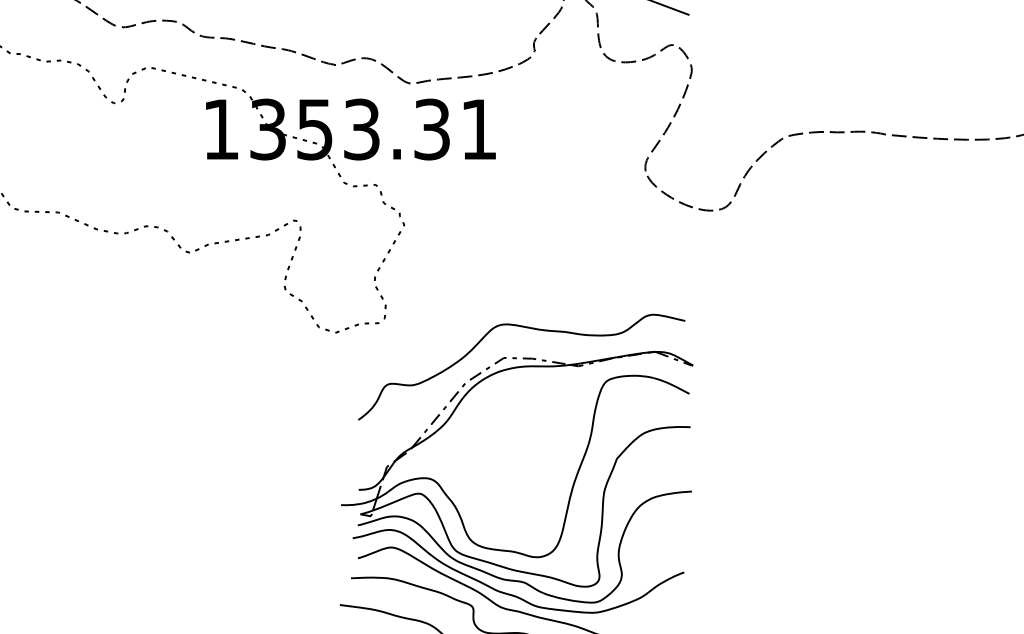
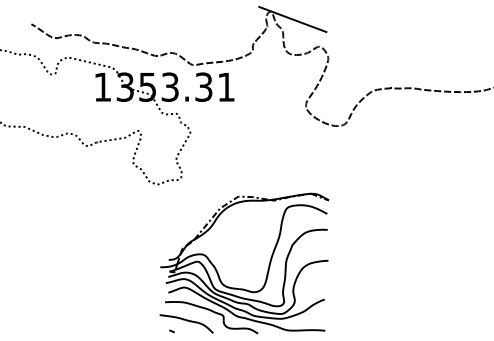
curve: (529, 330) -> (250, 183), removed

